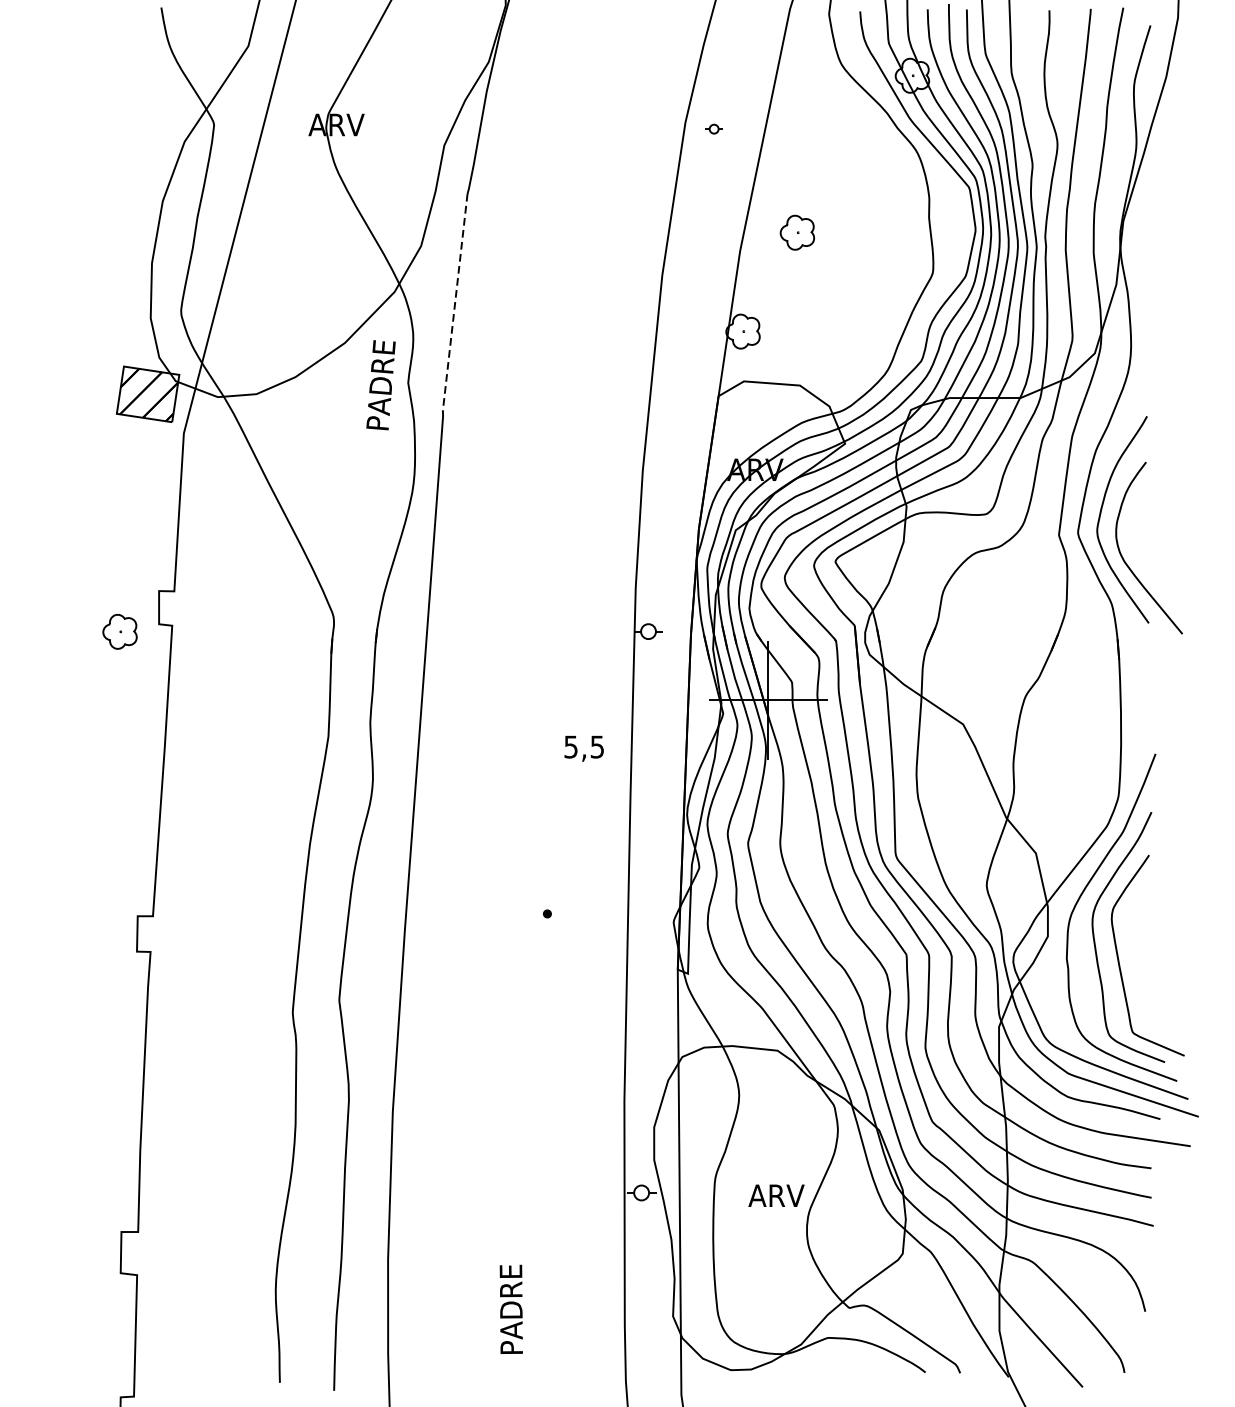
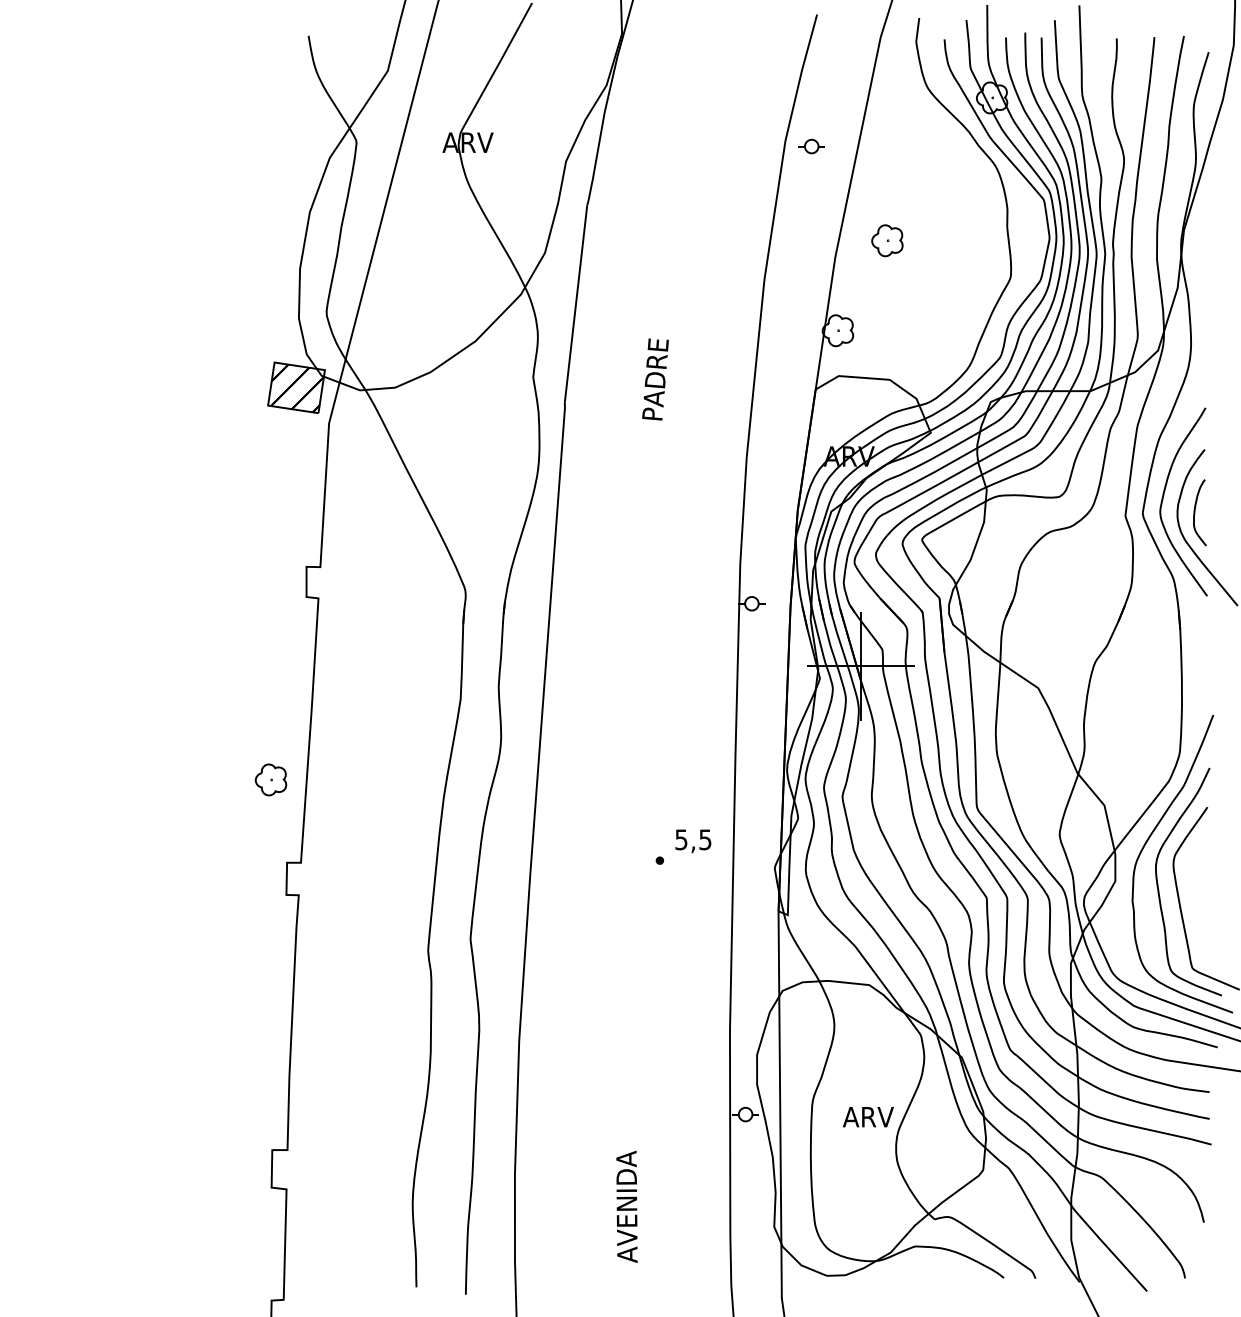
part: (713, 129) -> (811, 146), size x1.67
line: (454, 302) -> (575, 304), dashed -> solid
text: (381, 385) -> (655, 379), moved
curve: (1135, 531) -> (1195, 512), added
part: (119, 631) -> (270, 779), moved
text: (584, 748) -> (693, 841), moved
text: (510, 1293) -> (626, 1206), PADRE -> AVENIDA

